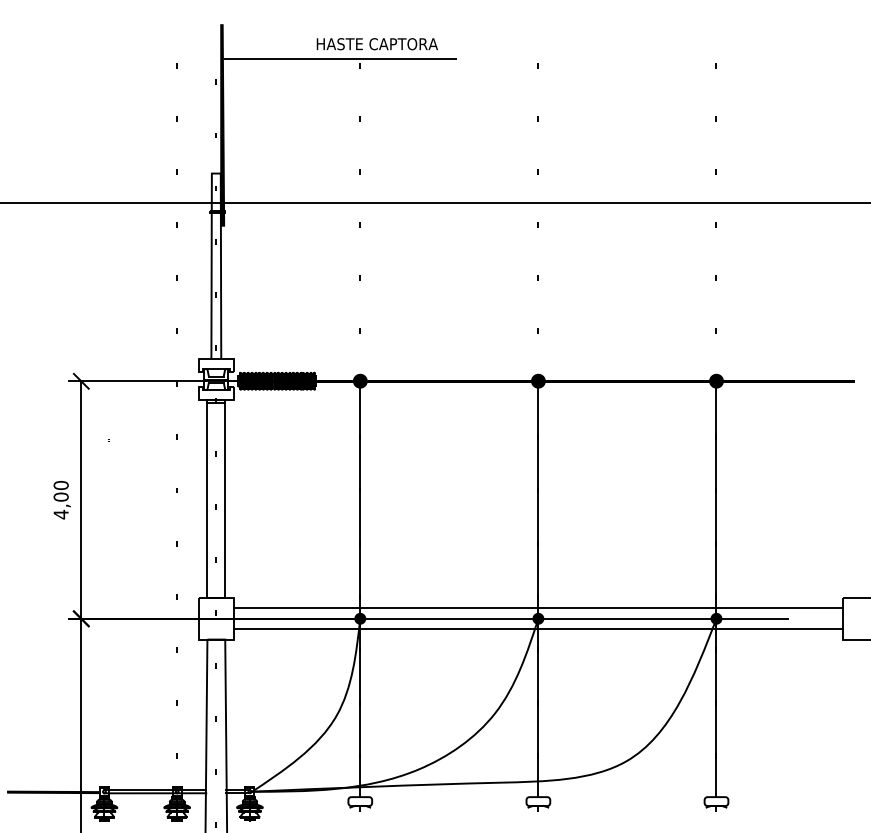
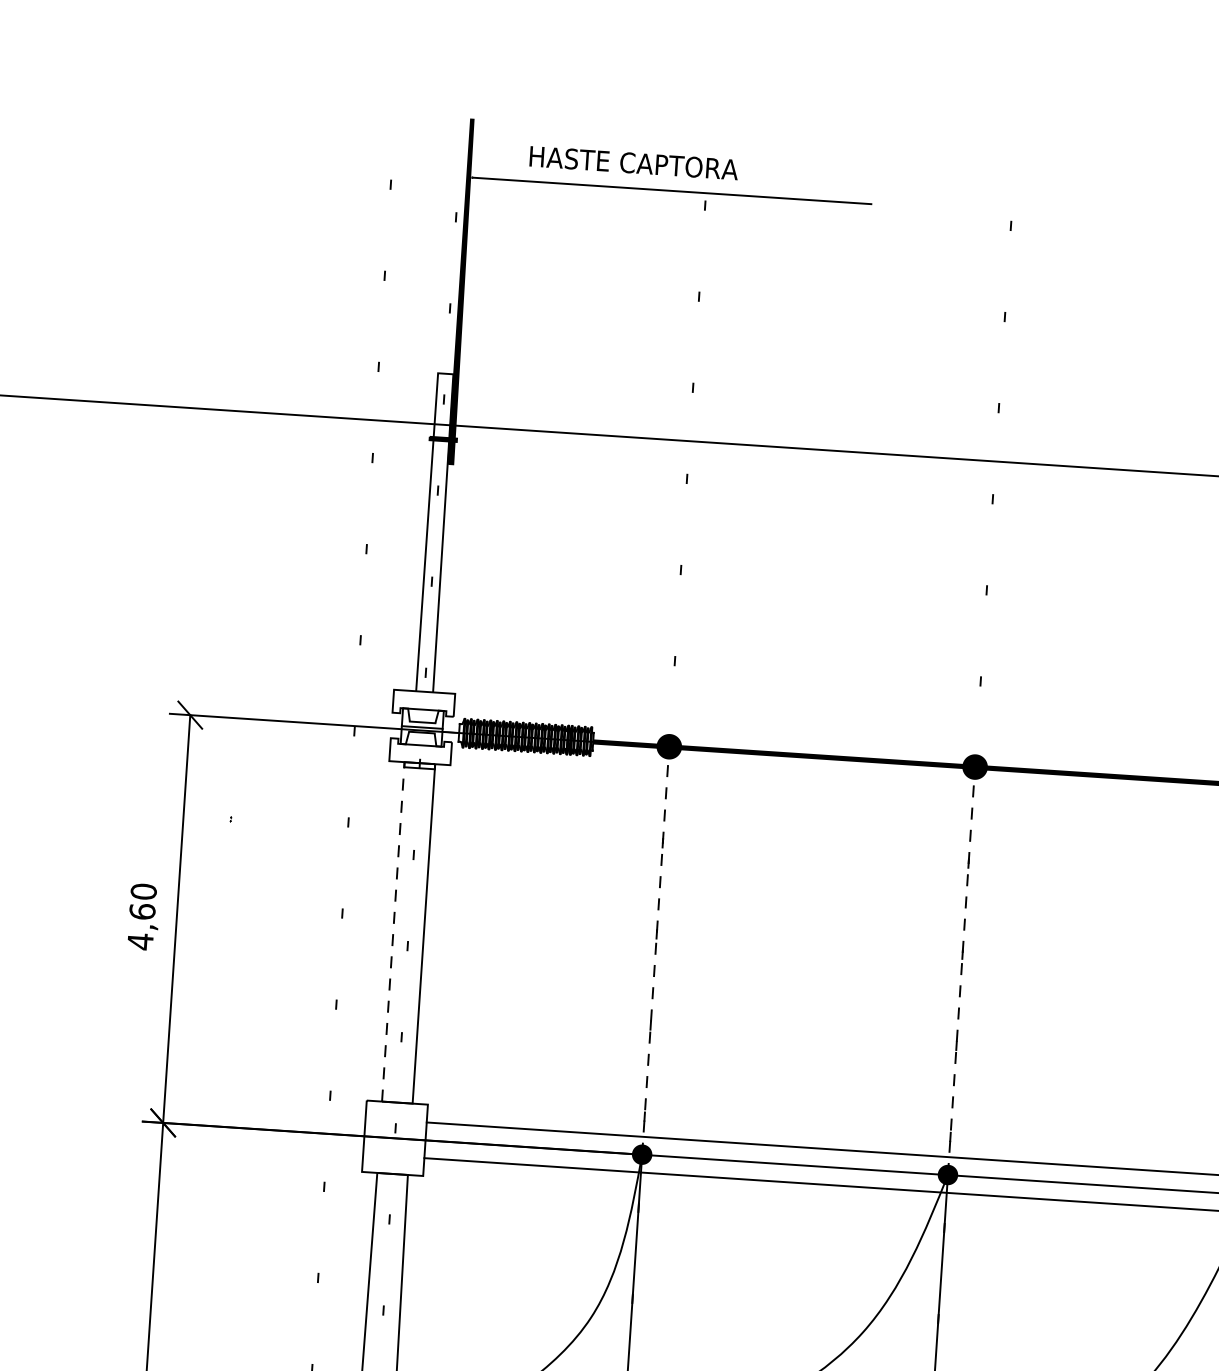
text: (376, 44) -> (632, 163), moved
text: (60, 496) -> (141, 910), 4,00 -> 4,60
line: (207, 499) -> (393, 932), solid -> dashed
line: (360, 500) -> (656, 951), solid -> dashed
line: (538, 500) -> (961, 971), solid -> dashed

